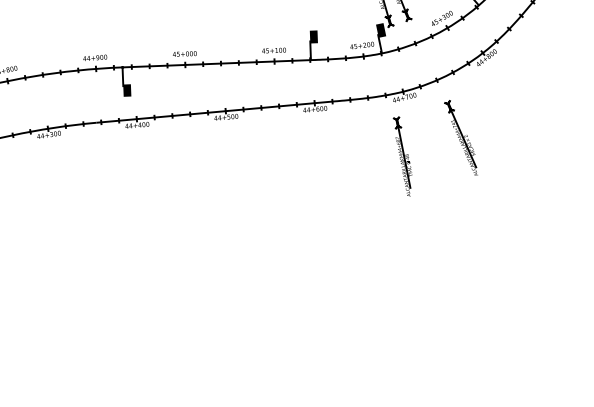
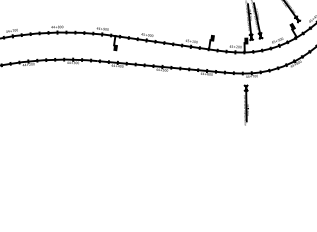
part: (459, 138) -> (275, 101), removed

